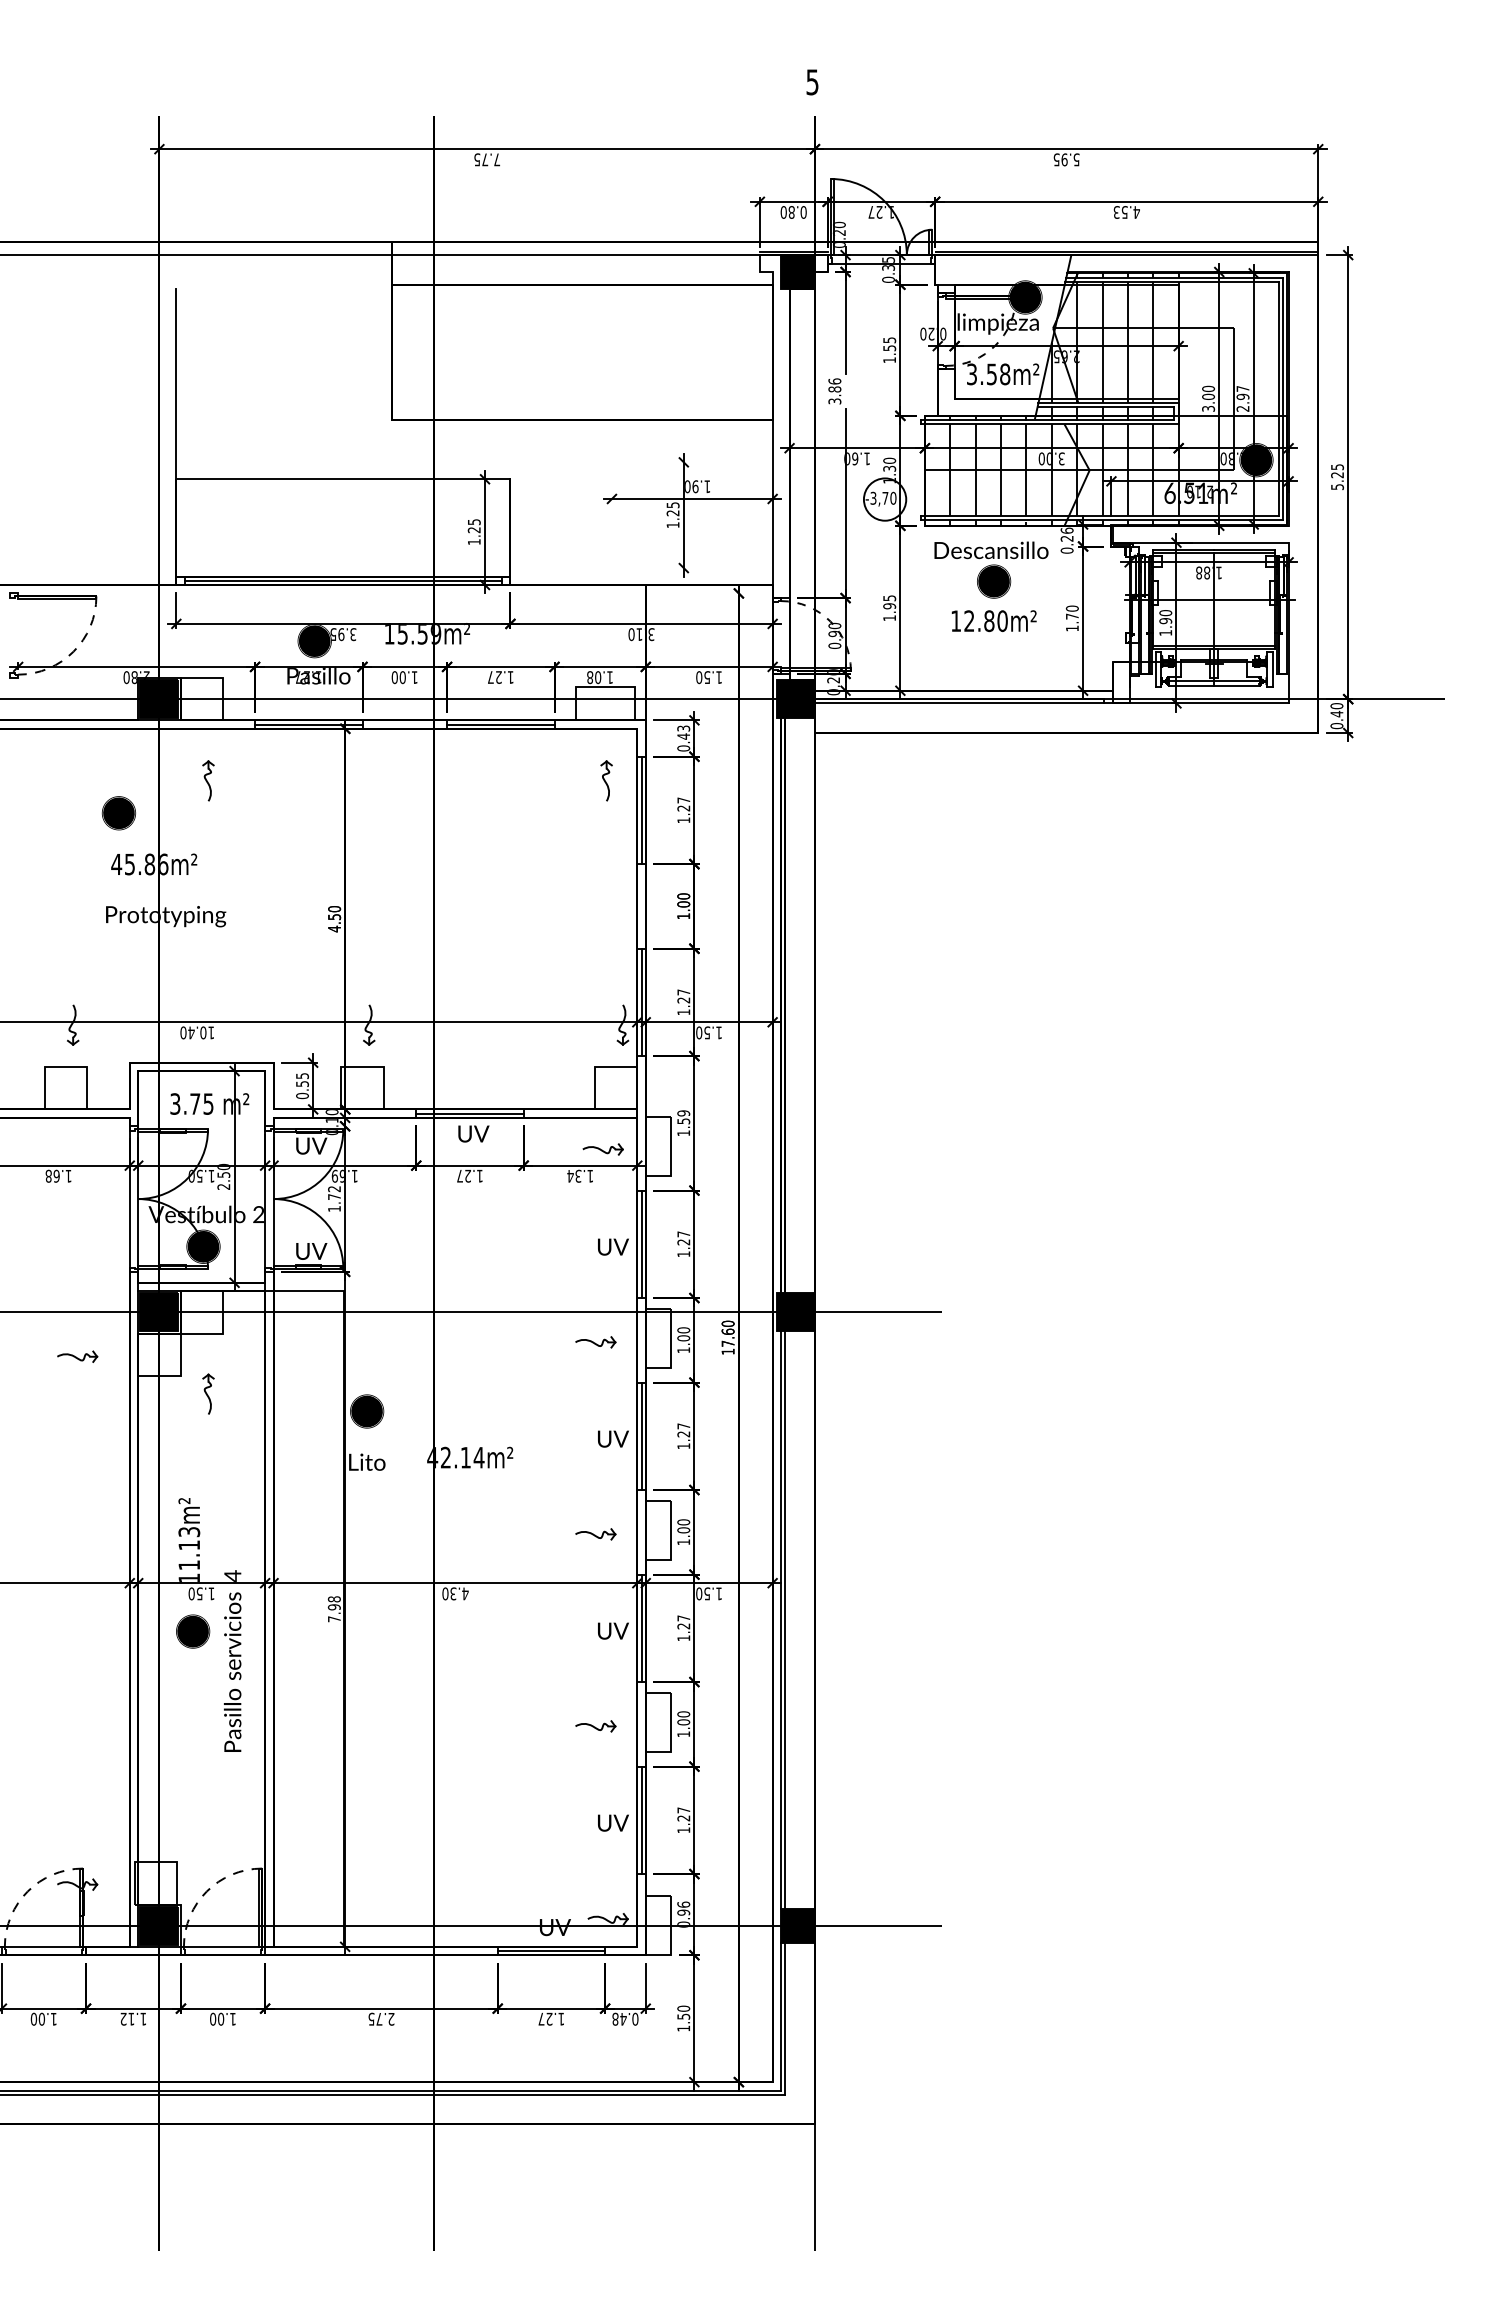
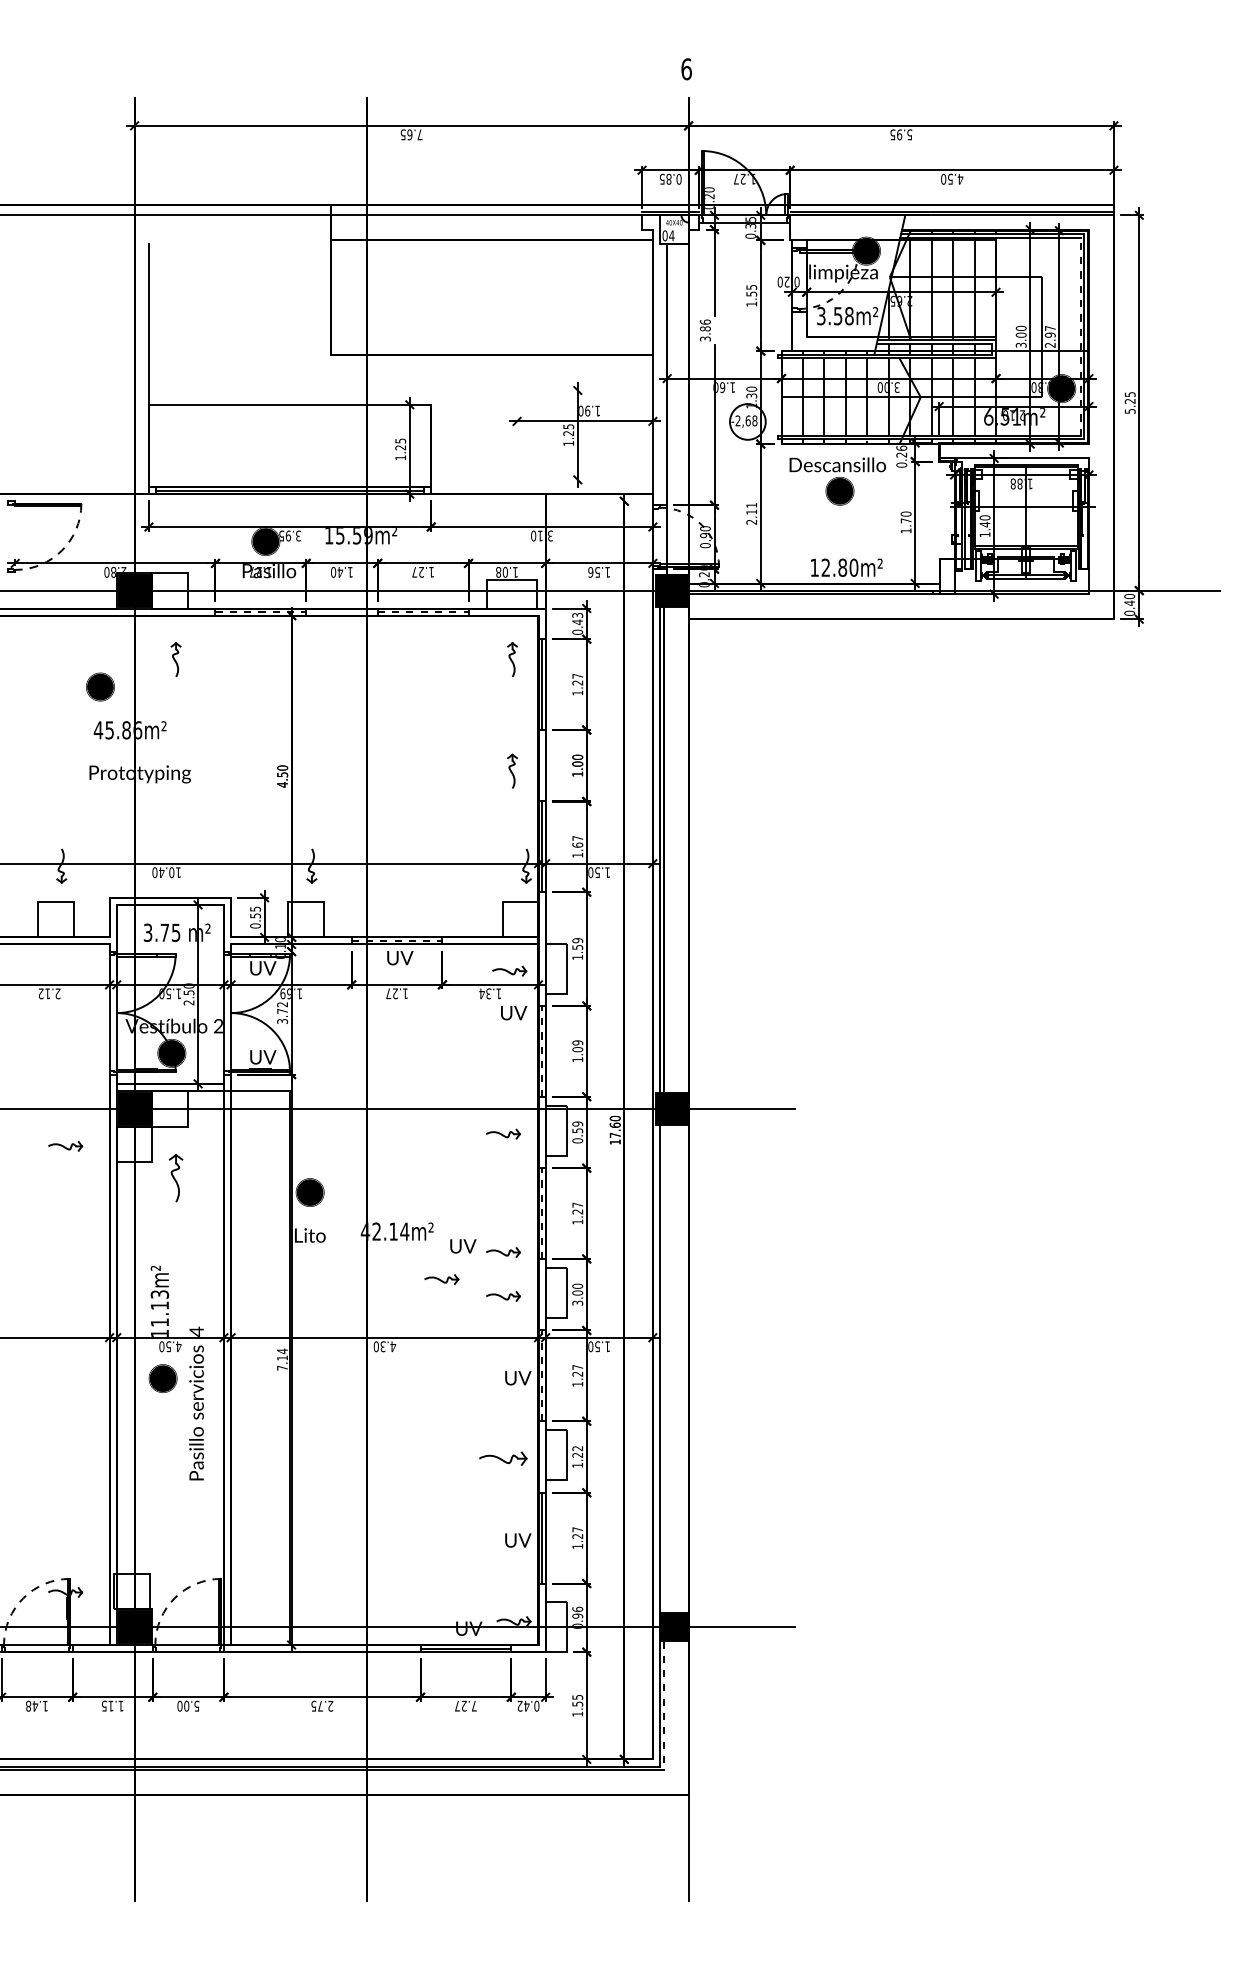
text: (812, 82) -> (686, 69), 5 -> 6
text: (485, 159) -> (410, 134), 7.75 -> 7.65
text: (783, 212) -> (662, 179), 0.80 -> 0.85
text: (1116, 212) -> (943, 179), 4.53 -> 4.50
fill: (797, 271) -> (673, 229), removed
line: (1278, 398) -> (1080, 336), solid -> dashed
text: (883, 497) -> (746, 420), -3,70 -> -2,68
text: (889, 608) -> (751, 514), 1.95 -> 2.11
text: (1165, 620) -> (984, 524), 1.90 -> 1.40
text: (993, 621) -> (846, 568), moved
text: (402, 677) -> (340, 572), 1.00 -> 1.40
text: (699, 677) -> (591, 572), 1.50 -> 1.56
line: (308, 724) -> (260, 612), solid -> dashed
line: (500, 724) -> (422, 612), solid -> dashed
part: (606, 912) -> (512, 770), added
text: (683, 1000) -> (577, 845), 1.27 -> 1.67
line: (469, 1113) -> (396, 940), solid -> dashed
text: (58, 1175) -> (49, 993), 1.68 -> 2.12
text: (334, 1208) -> (282, 1021), 1.72 -> 3.72
text: (683, 1238) -> (577, 1046), 1.27 -> 1.09
line: (641, 1244) -> (542, 1051), solid -> dashed
text: (613, 1246) -> (514, 1012), moved
text: (683, 1340) -> (577, 1132), 1.00 -> 0.59
part: (208, 1393) -> (176, 1177), size x1.4
line: (641, 1436) -> (542, 1213), solid -> dashed
text: (613, 1438) -> (463, 1245), moved
part: (595, 1482) -> (503, 1252), added
part: (522, 1514) -> (441, 1279), added
text: (683, 1542) -> (577, 1303), 1.00 -> 3.00
text: (211, 1593) -> (178, 1346), 1.50 -> 4.50
text: (333, 1603) -> (281, 1354), 7.98 -> 7.14
line: (785, 1619) -> (663, 1368), removed
line: (641, 1628) -> (542, 1376), solid -> dashed
text: (683, 1718) -> (577, 1452), 1.00 -> 1.22
part: (595, 1726) -> (503, 1458), size x1.4
text: (683, 2008) -> (577, 1697), 1.50 -> 1.55
text: (37, 2018) -> (31, 1705), 1.00 -> 1.48
text: (123, 2018) -> (104, 1705), 1.12 -> 1.15
text: (232, 2018) -> (196, 1705), 1.00 -> 5.00
text: (561, 2018) -> (474, 1705), 1.27 -> 7.27
text: (615, 2018) -> (520, 1705), 0.48 -> 0.42
line: (785, 2019) -> (663, 1706), solid -> dashed

